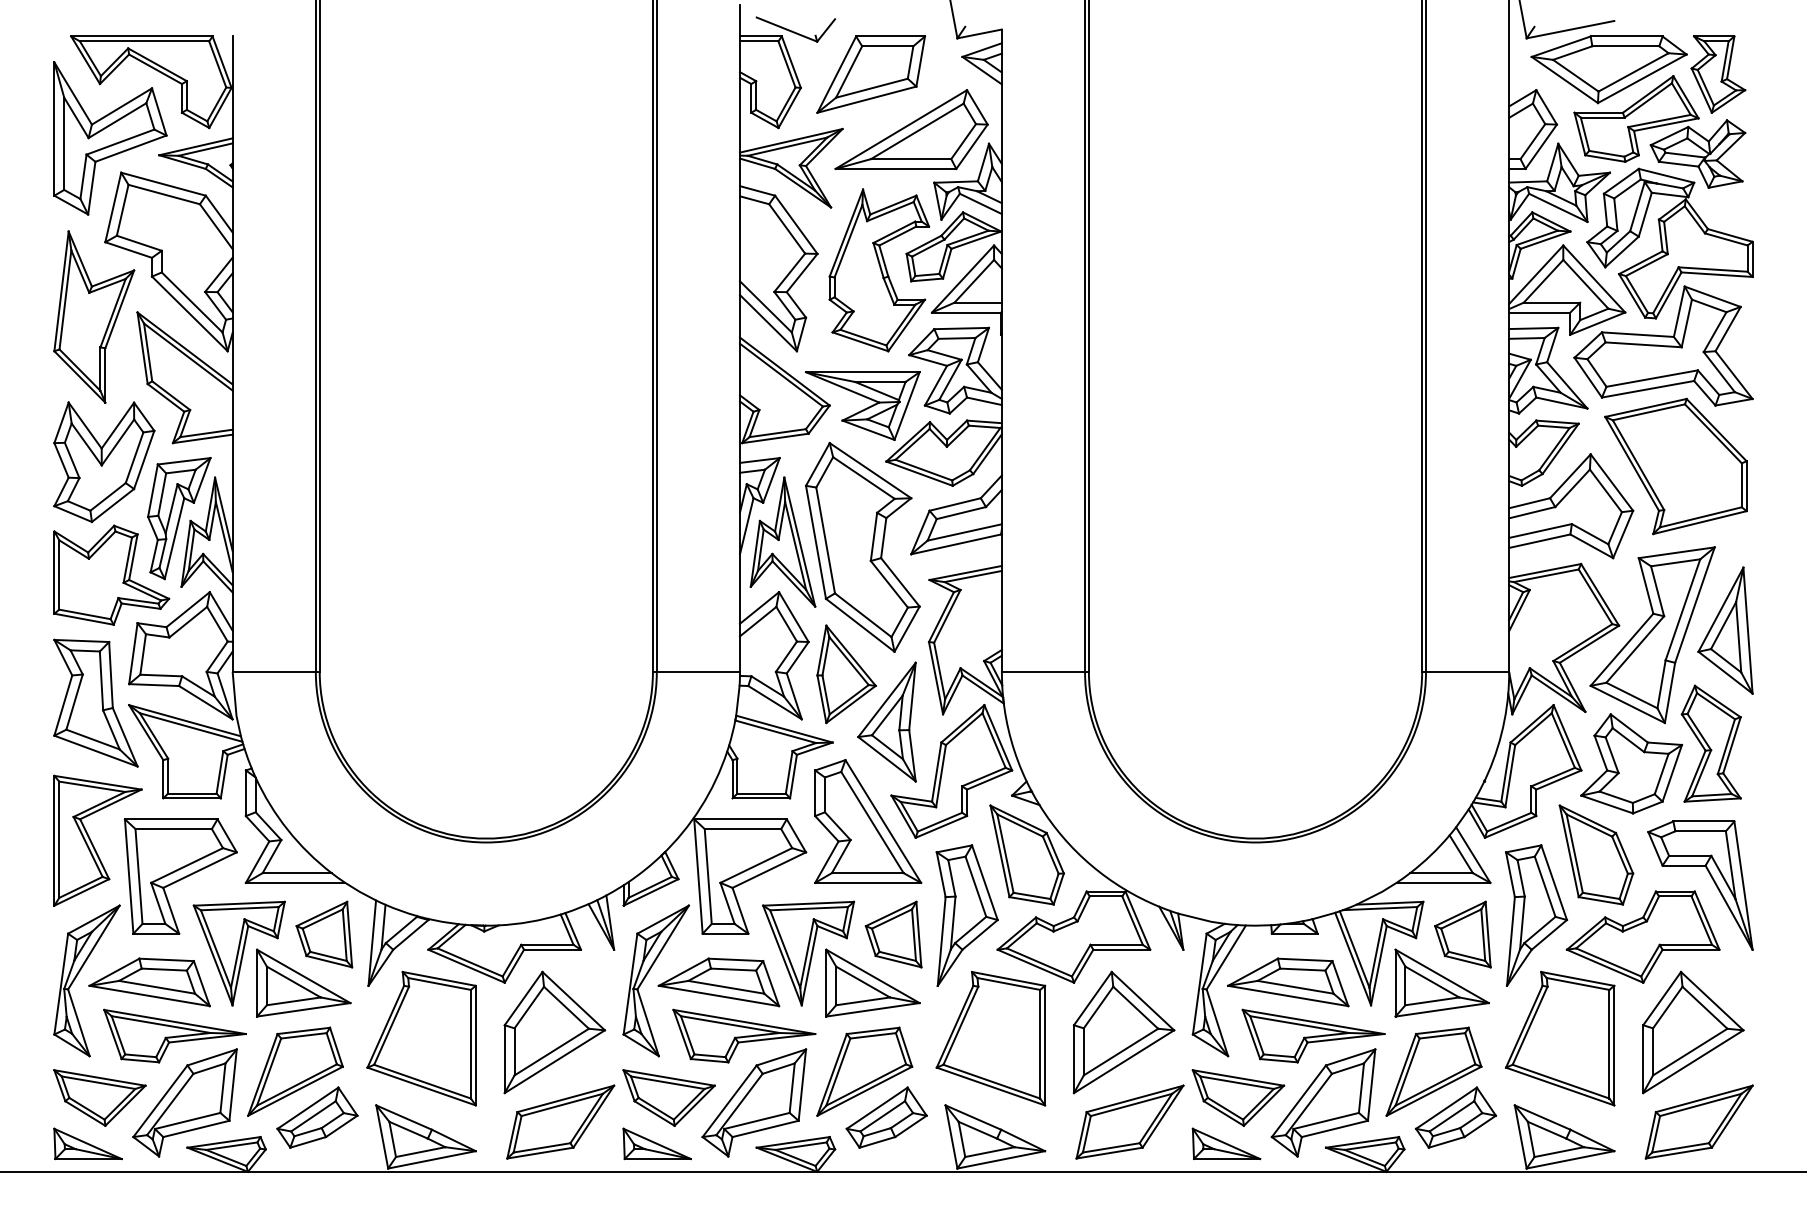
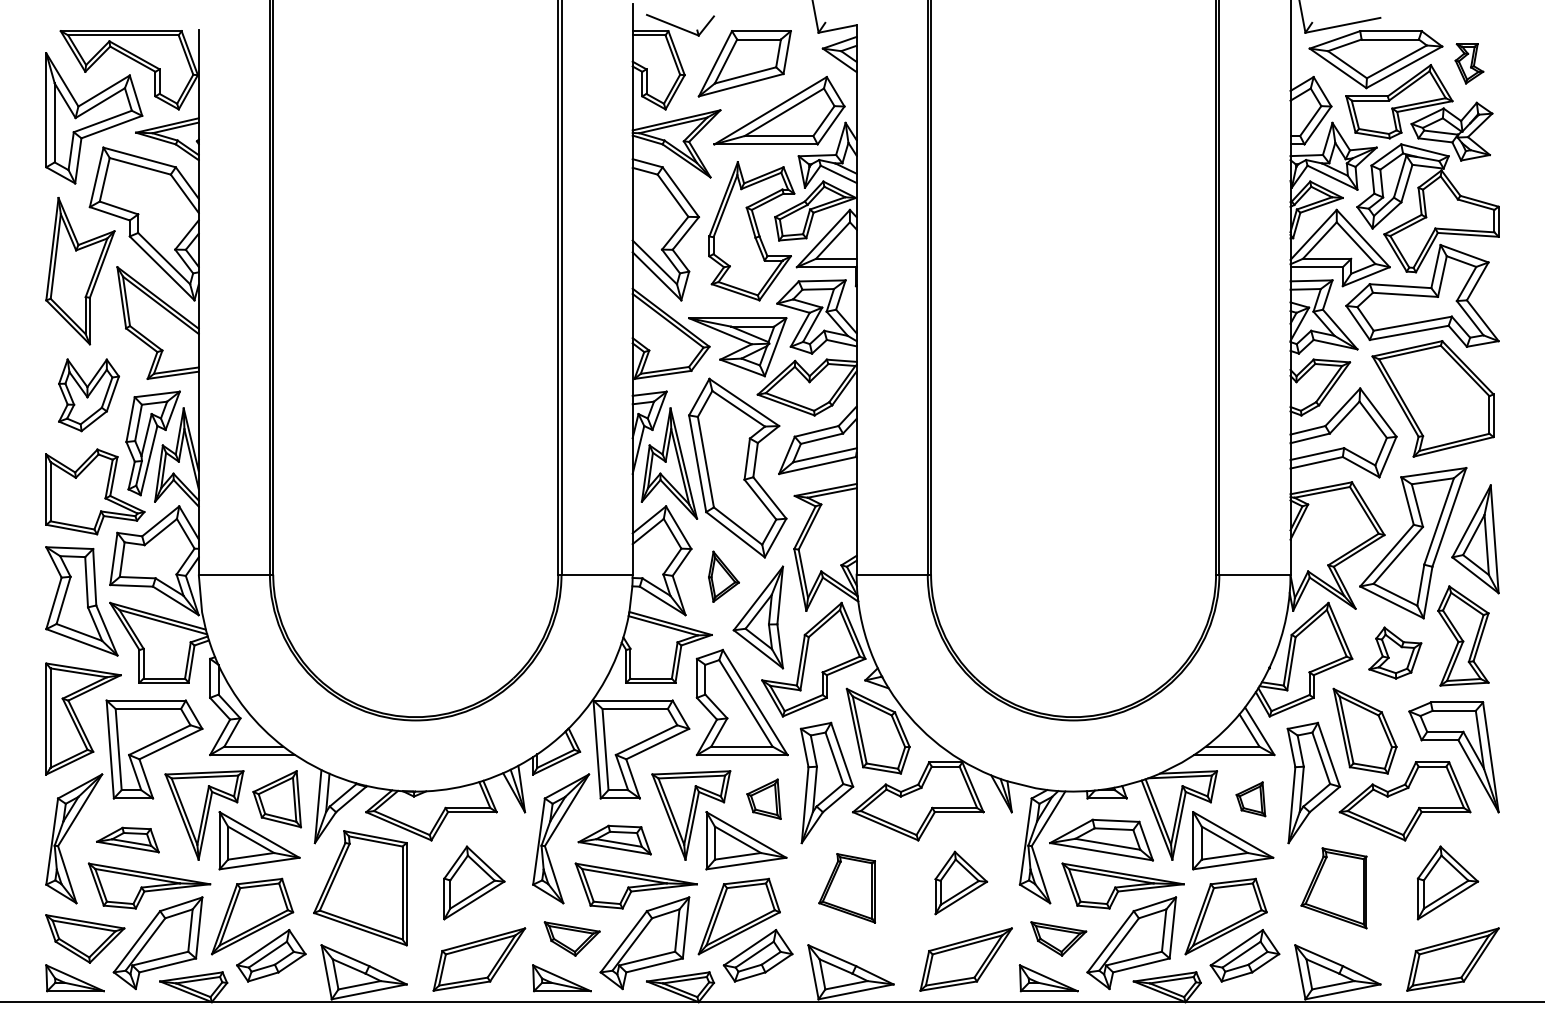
part: (1718, 74) -> (1469, 63), size x0.6
part: (103, 462) -> (88, 395), size x0.7
part: (846, 674) -> (723, 576), size x0.6
part: (1631, 763) -> (1395, 652), size x0.6
part: (892, 934) -> (763, 799), size x0.7
part: (1462, 934) -> (1250, 799), size x0.6
part: (149, 981) -> (127, 839), size x0.6
part: (718, 981) -> (614, 839), size x0.7
part: (555, 1031) -> (474, 882), size x0.7
part: (1124, 1031) -> (961, 882), size x0.6
part: (1692, 1031) -> (1447, 882), size x0.7
part: (990, 1038) -> (846, 888), size x0.6
part: (1559, 1038) -> (1333, 888), size x0.7
part: (669, 1097) -> (572, 938), size x0.7
part: (1237, 1097) -> (1058, 938), size x0.7

